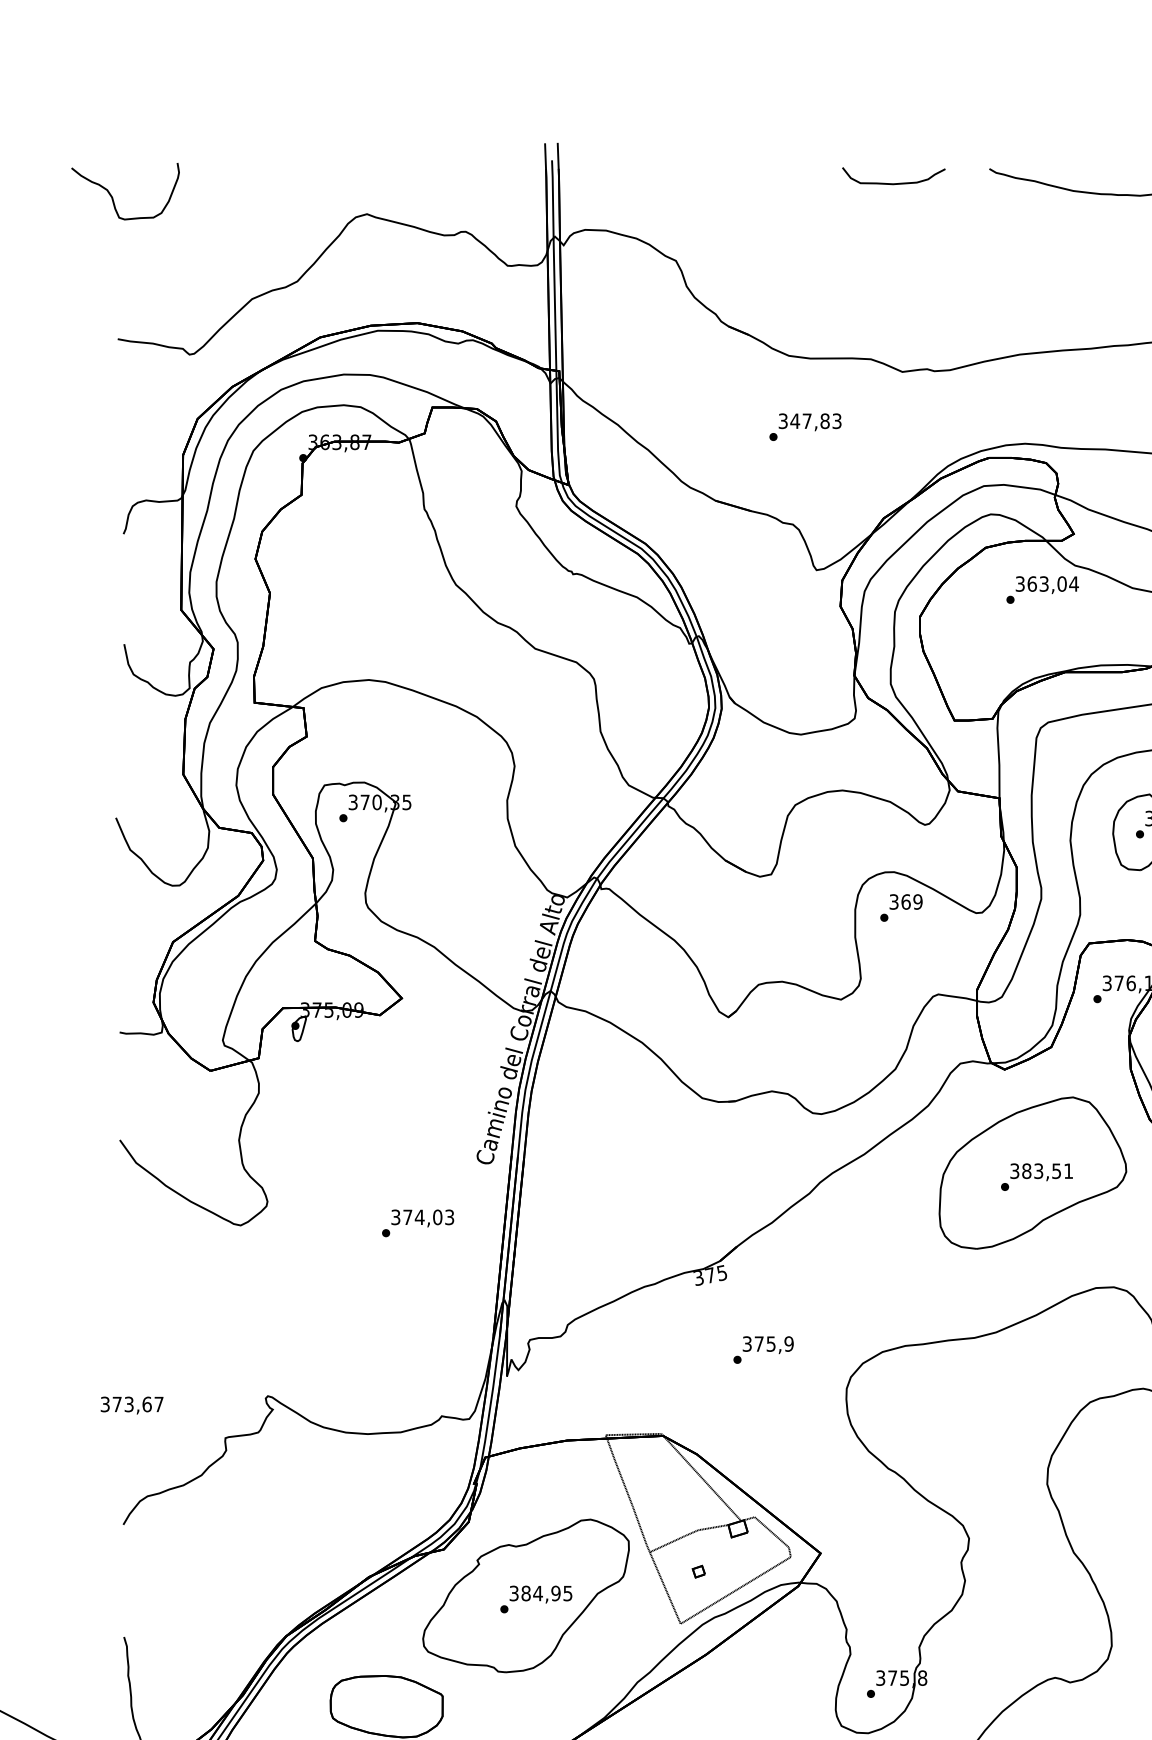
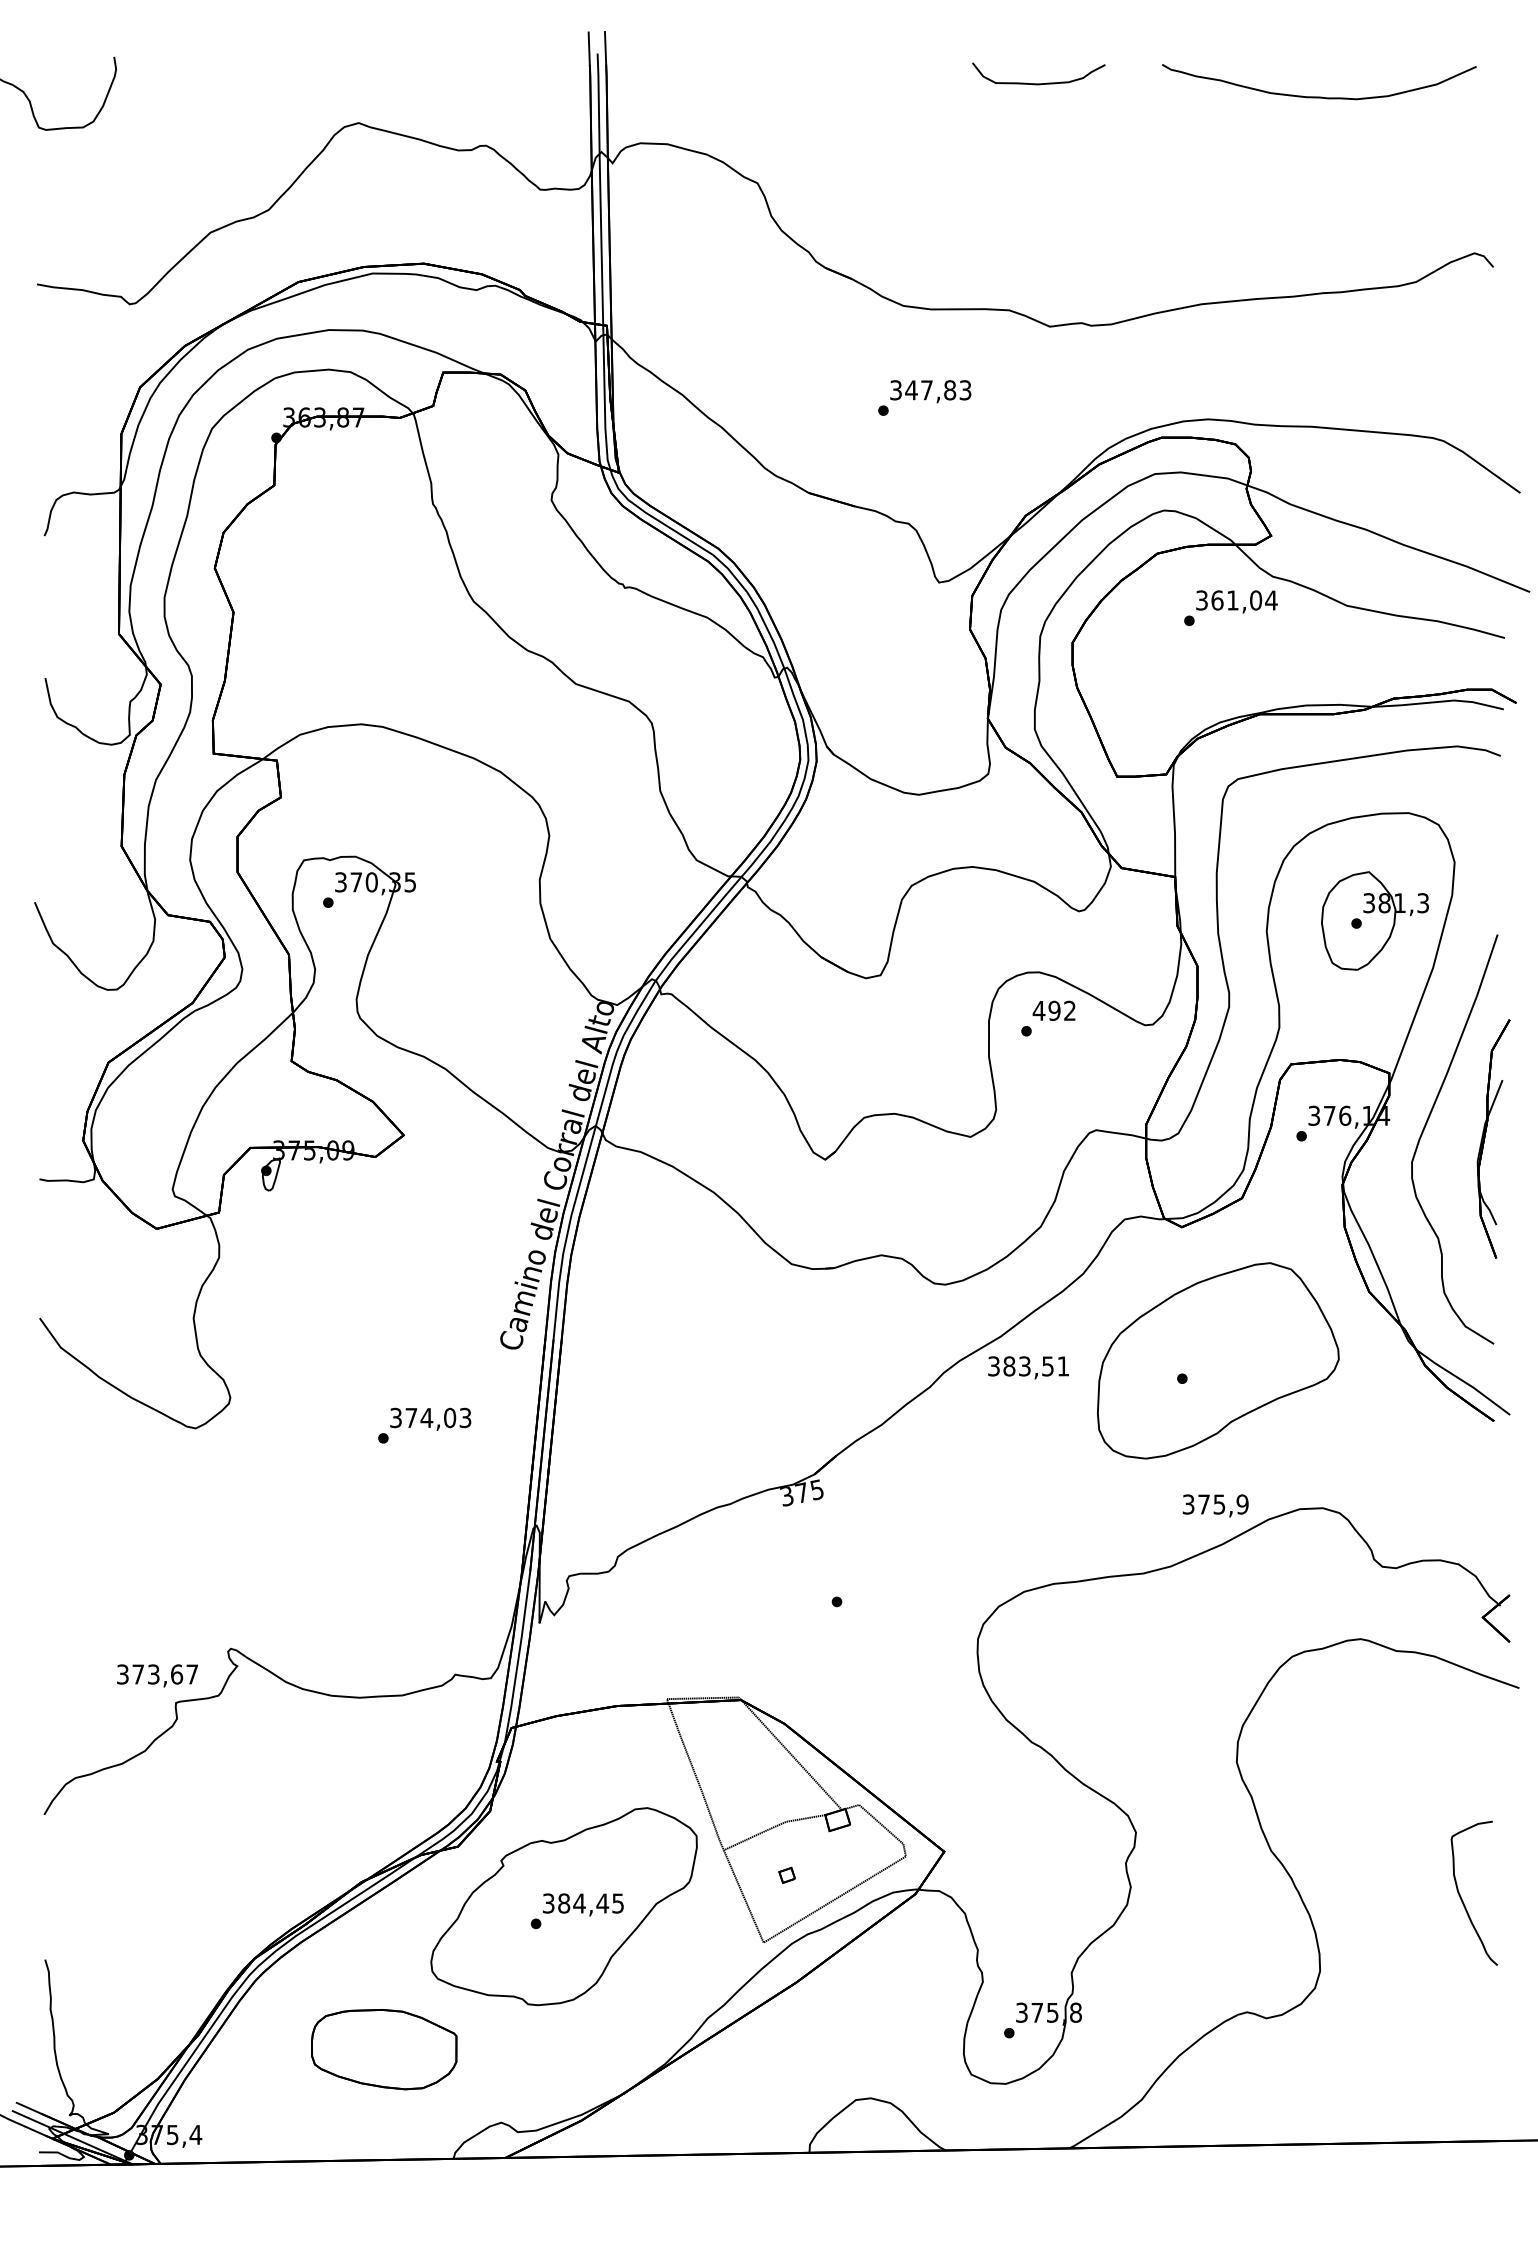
text: (1043, 584) -> (1232, 600), 363,04 -> 361,04
text: (905, 901) -> (1053, 1010), 369 -> 492
text: (1041, 1172) -> (1028, 1367), moved
text: (768, 1344) -> (1215, 1505), moved
text: (132, 1405) -> (157, 1675), moved
text: (555, 1593) -> (602, 1903), 384,95 -> 384,45

